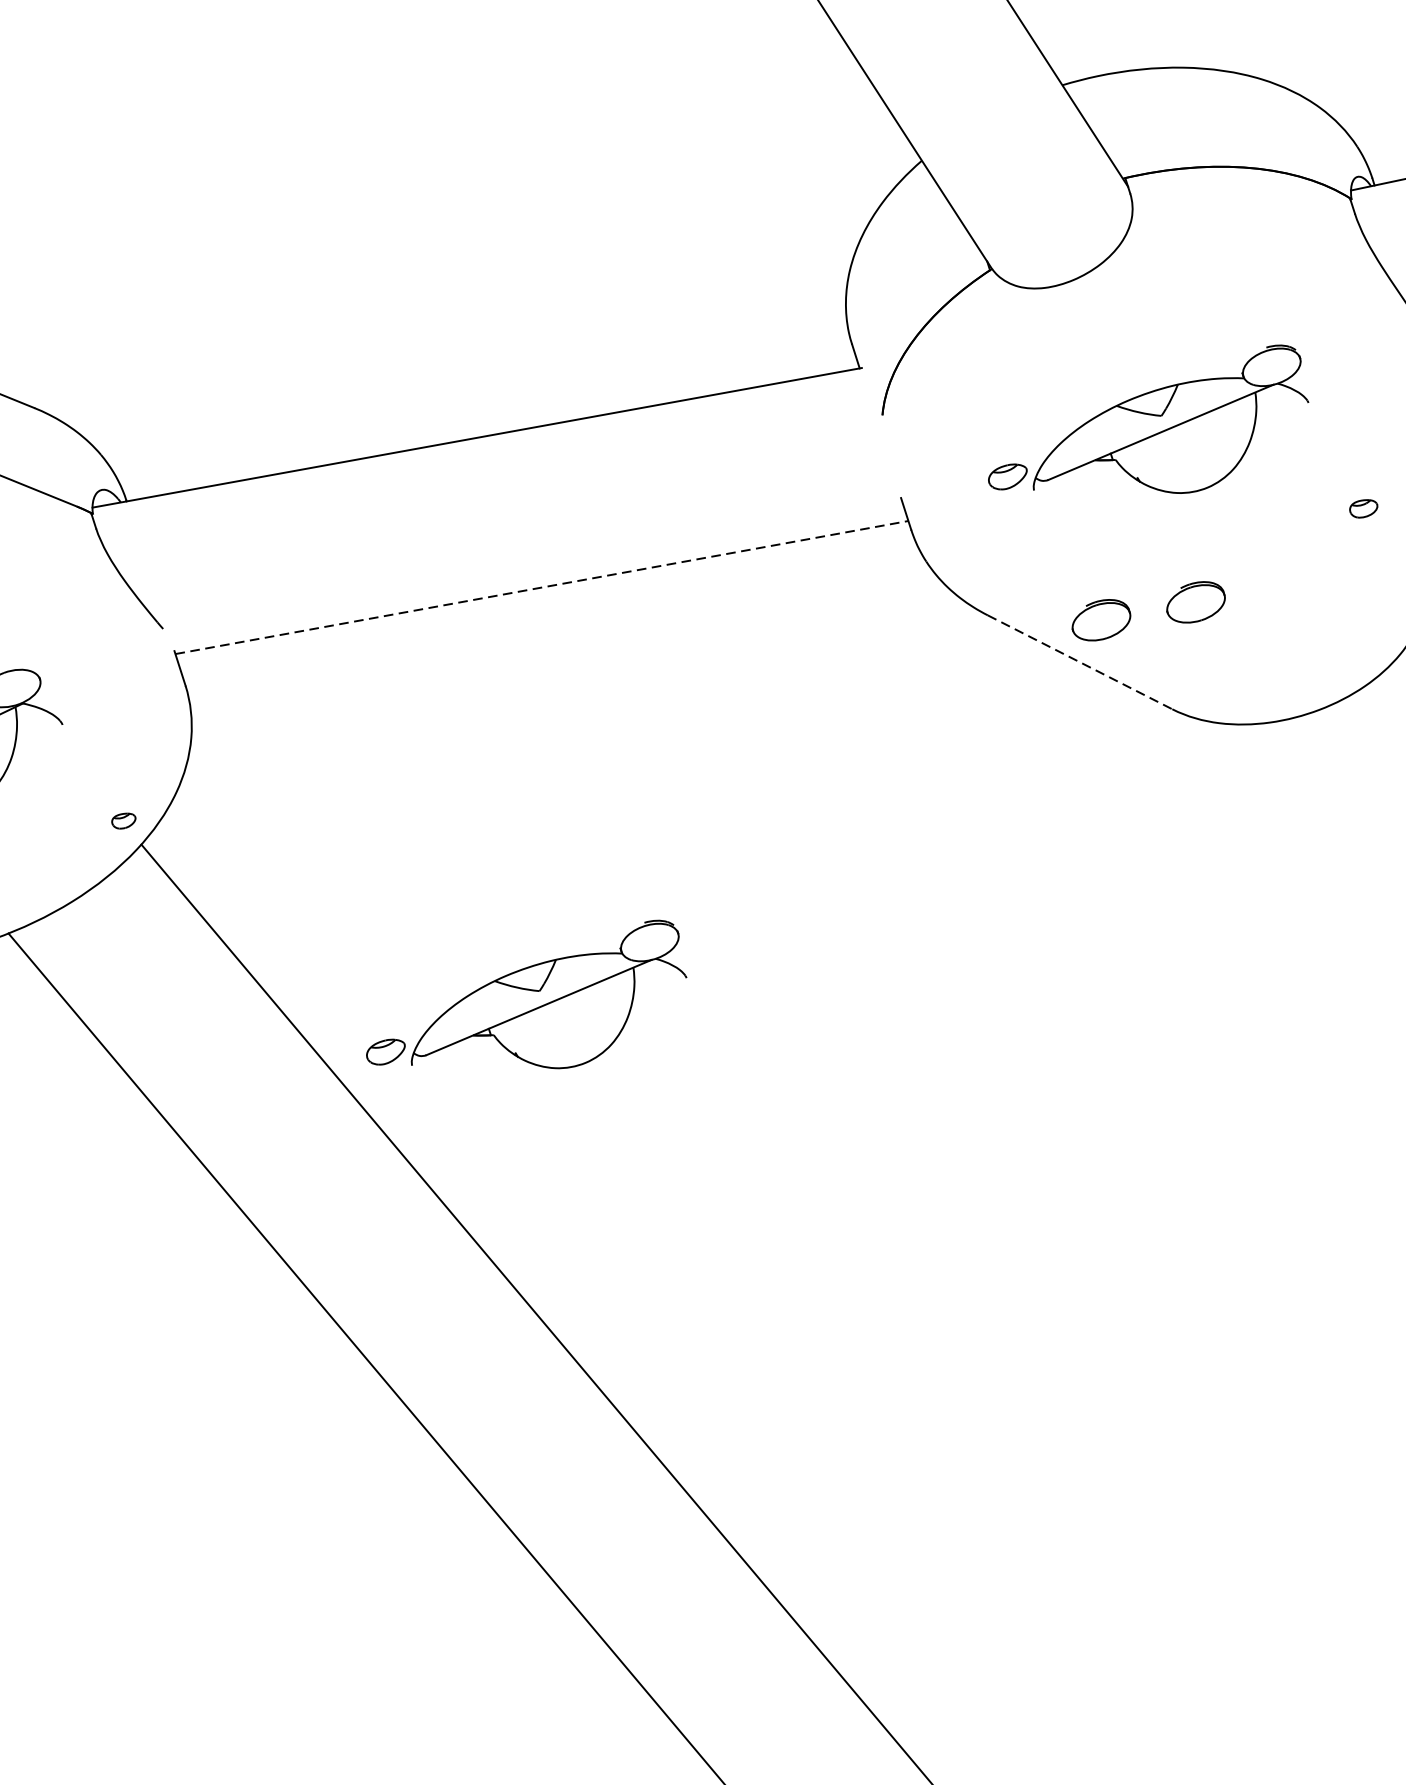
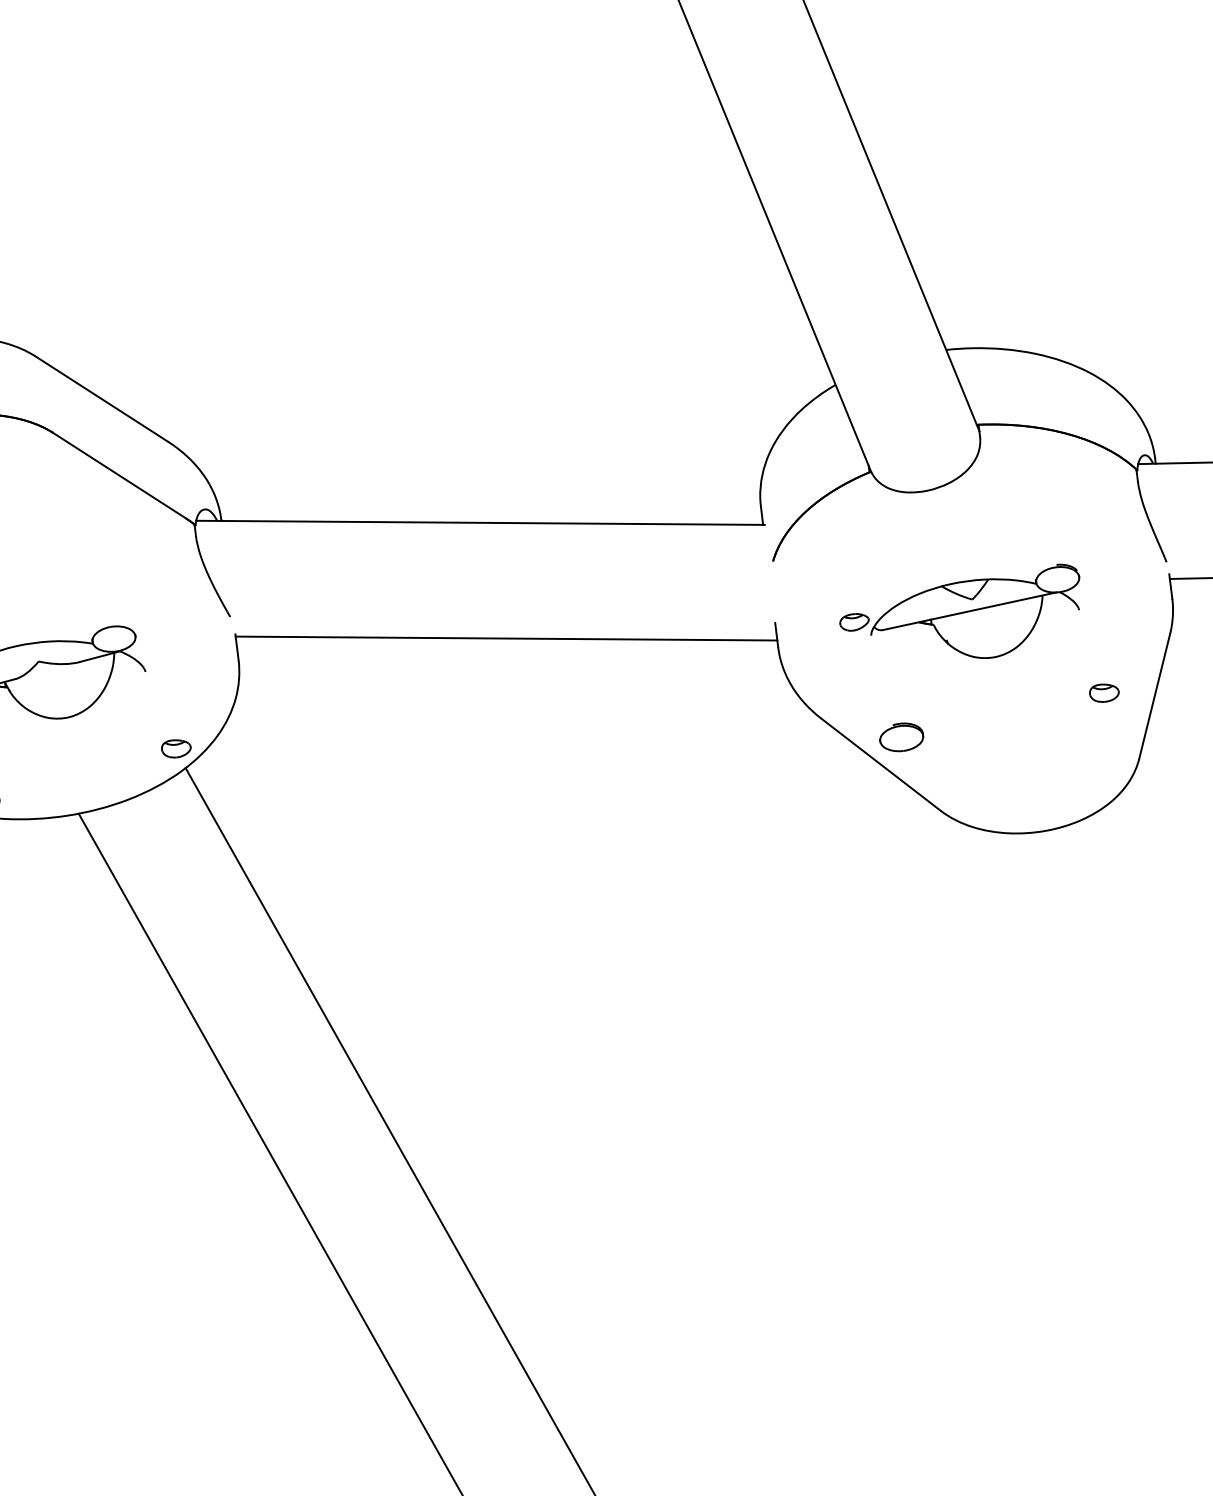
part: (1363, 507) -> (1104, 692), size x1.43
line: (541, 587) -> (506, 638), dashed -> solid
part: (1195, 602) -> (971, 737), removed
line: (1080, 661) -> (881, 764), dashed -> solid
part: (124, 820) -> (176, 748), size x1.67
part: (524, 1009) -> (437, 937), removed

